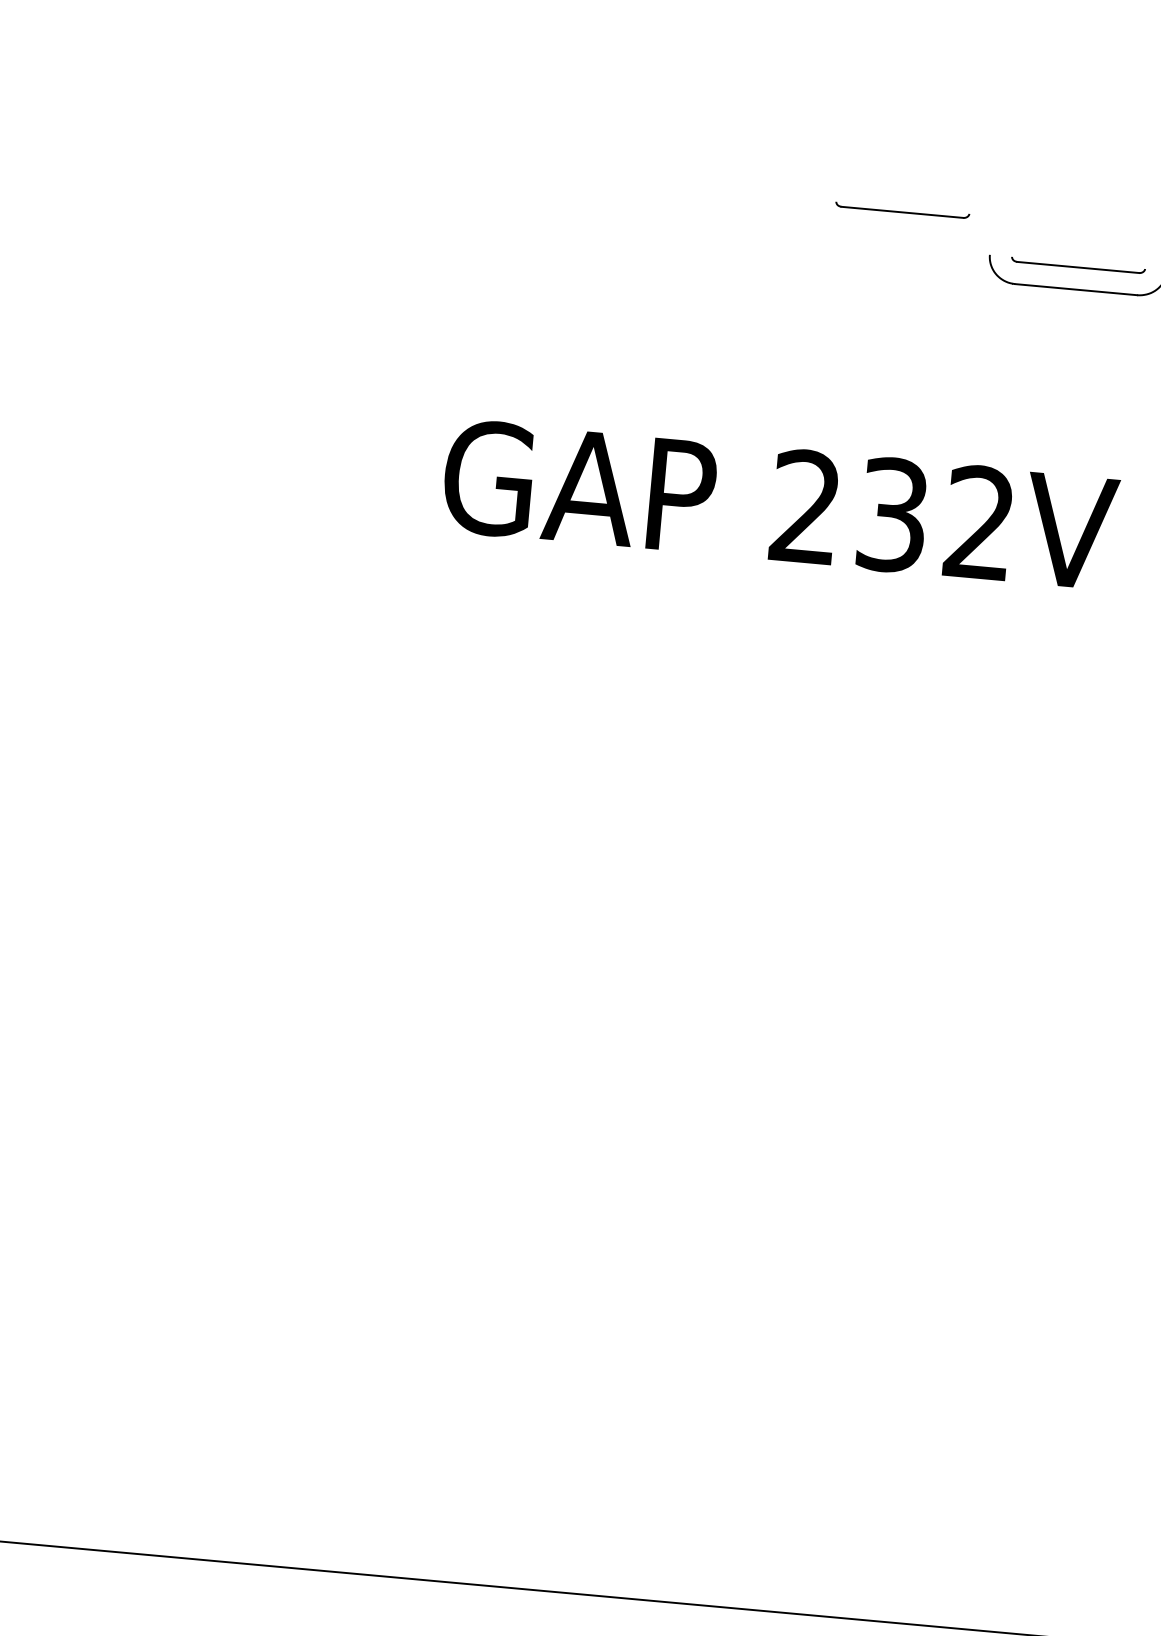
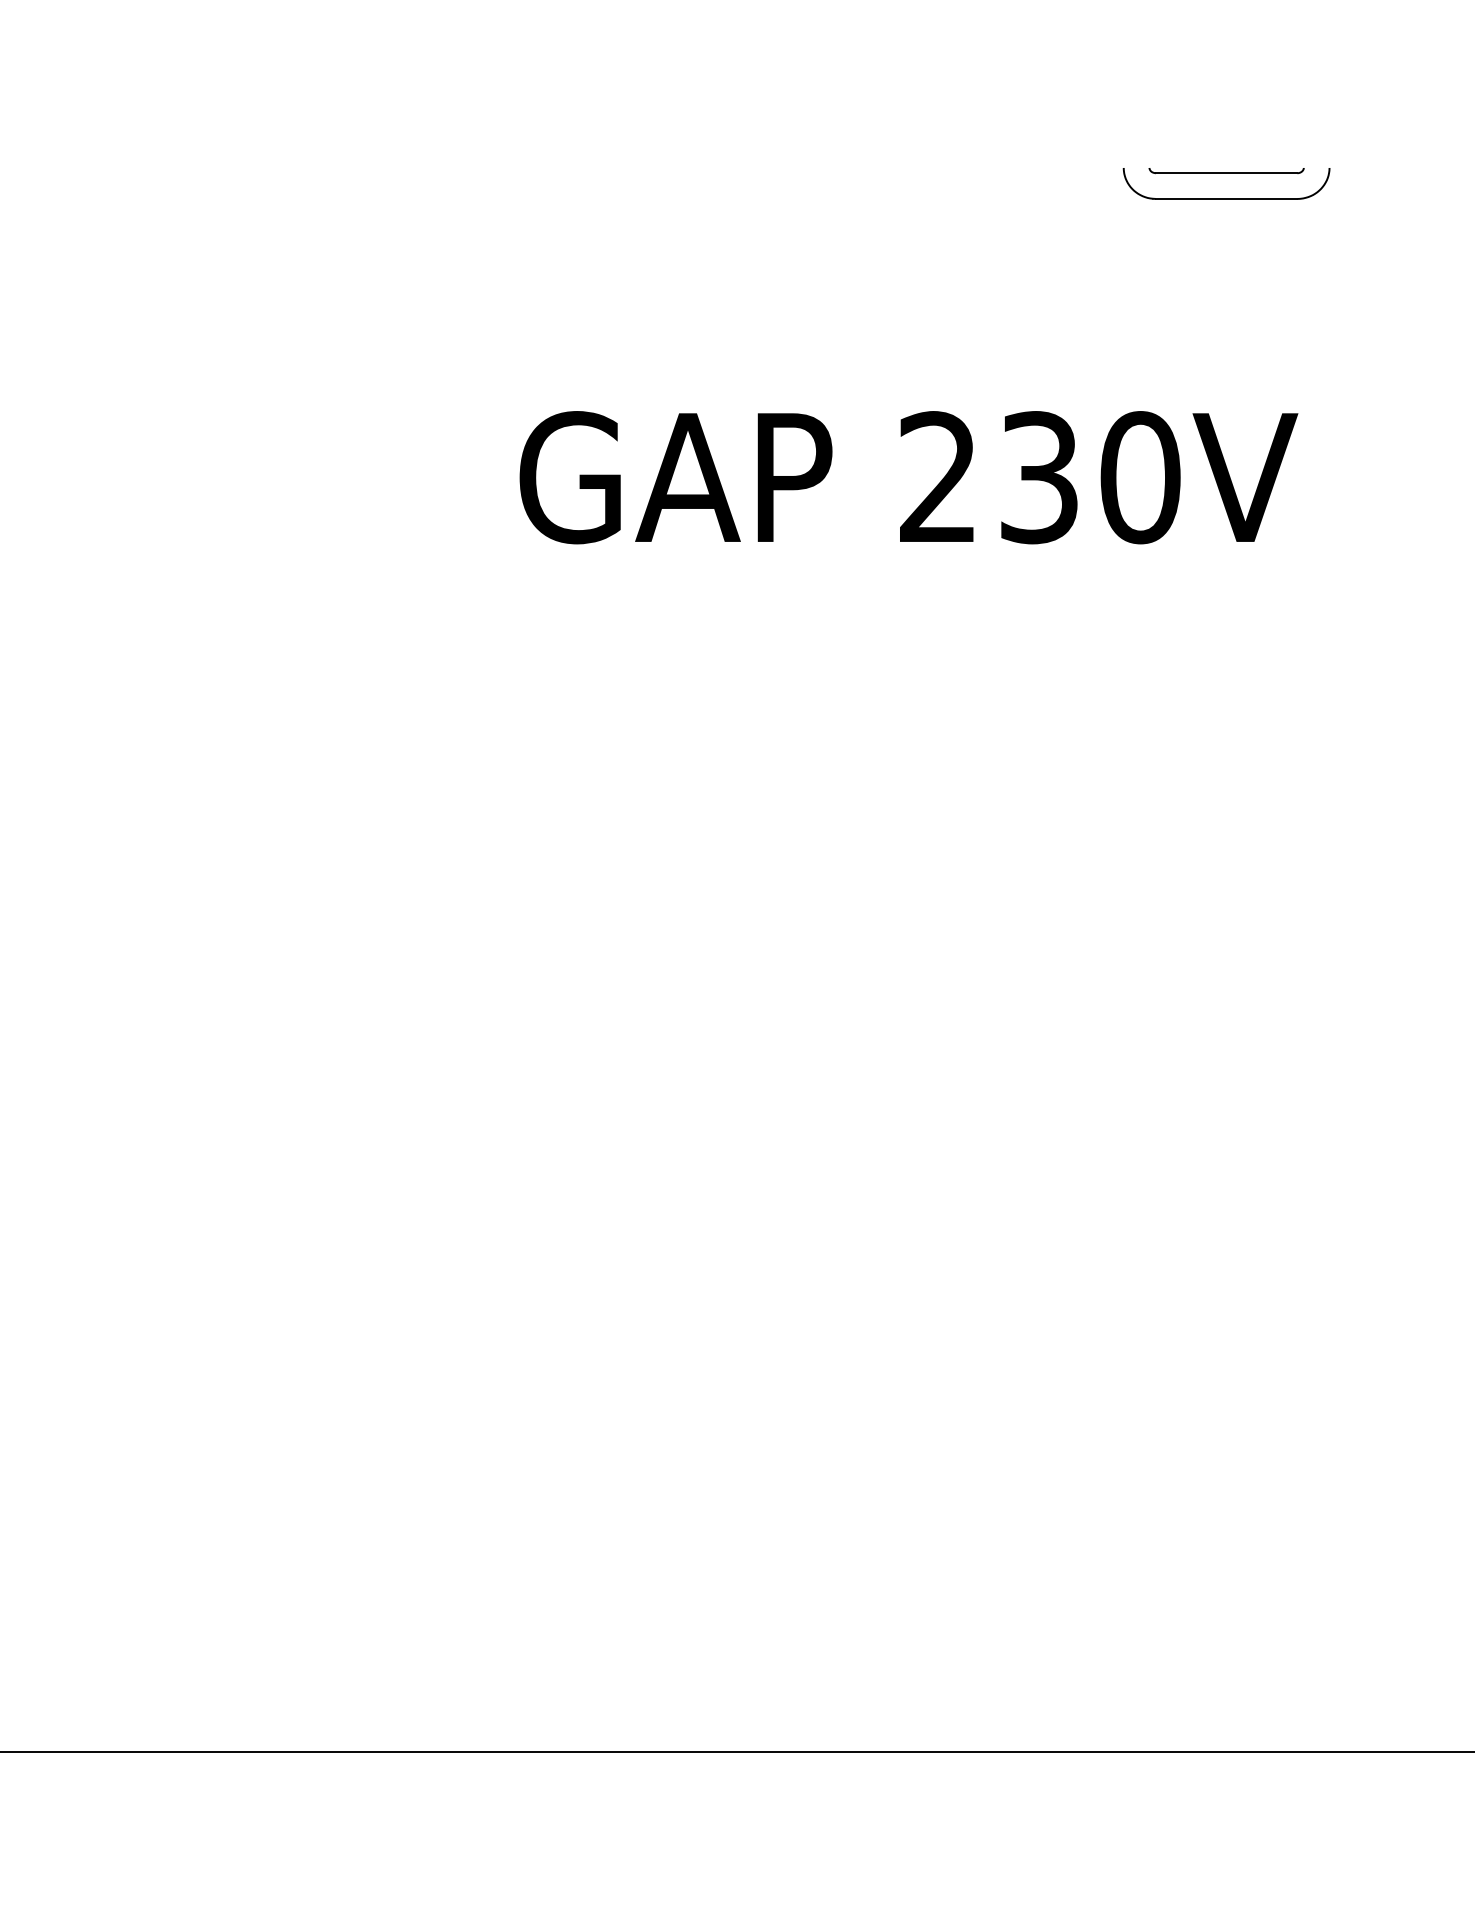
part: (902, 210) -> (1018, 126), removed
text: (980, 522) -> (1140, 477), 232V -> 230V

